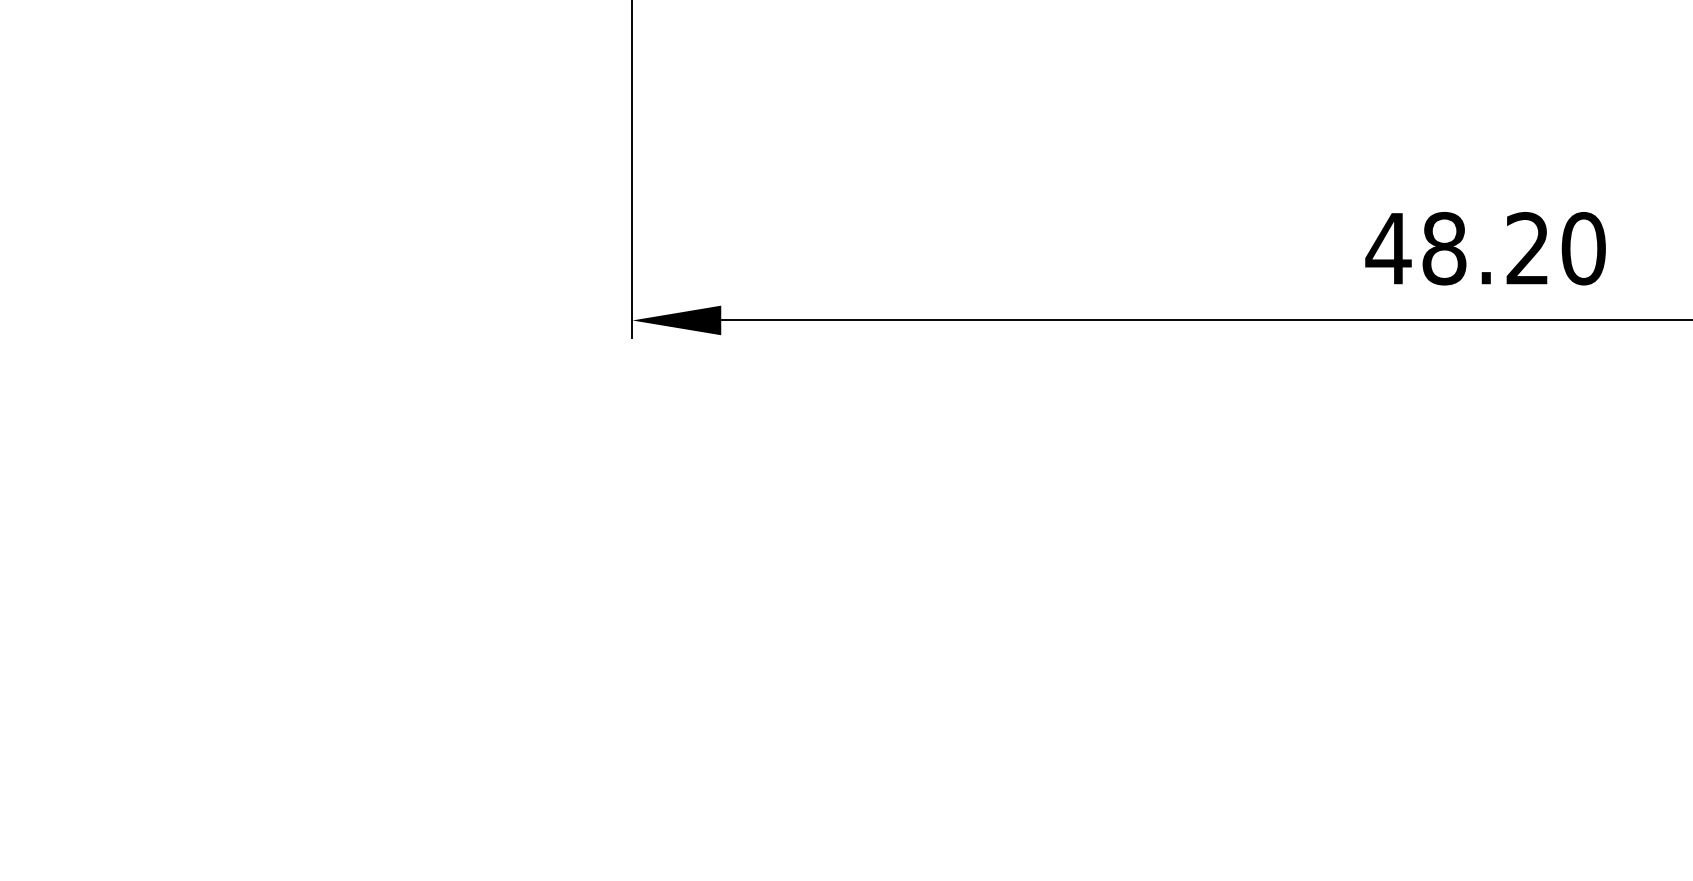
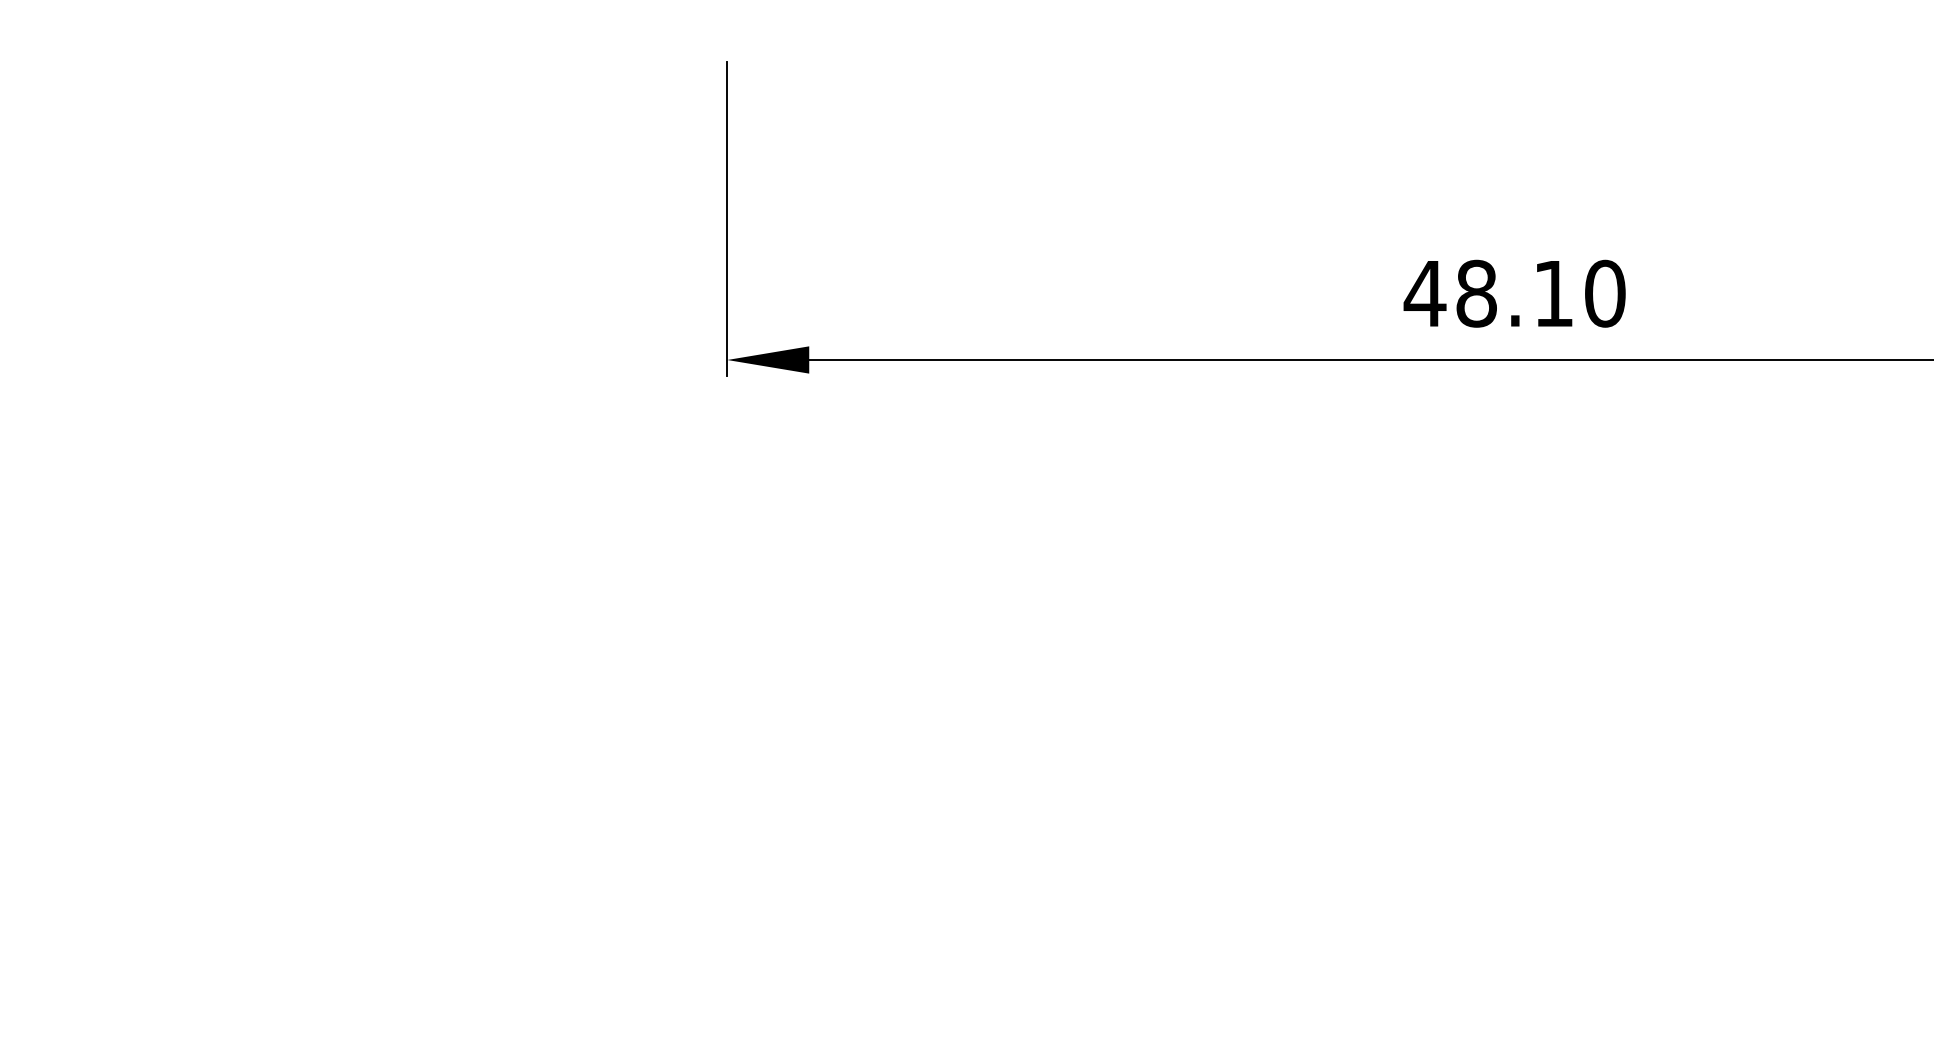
text: (1527, 247) -> (1553, 292), 48.20 -> 48.10

